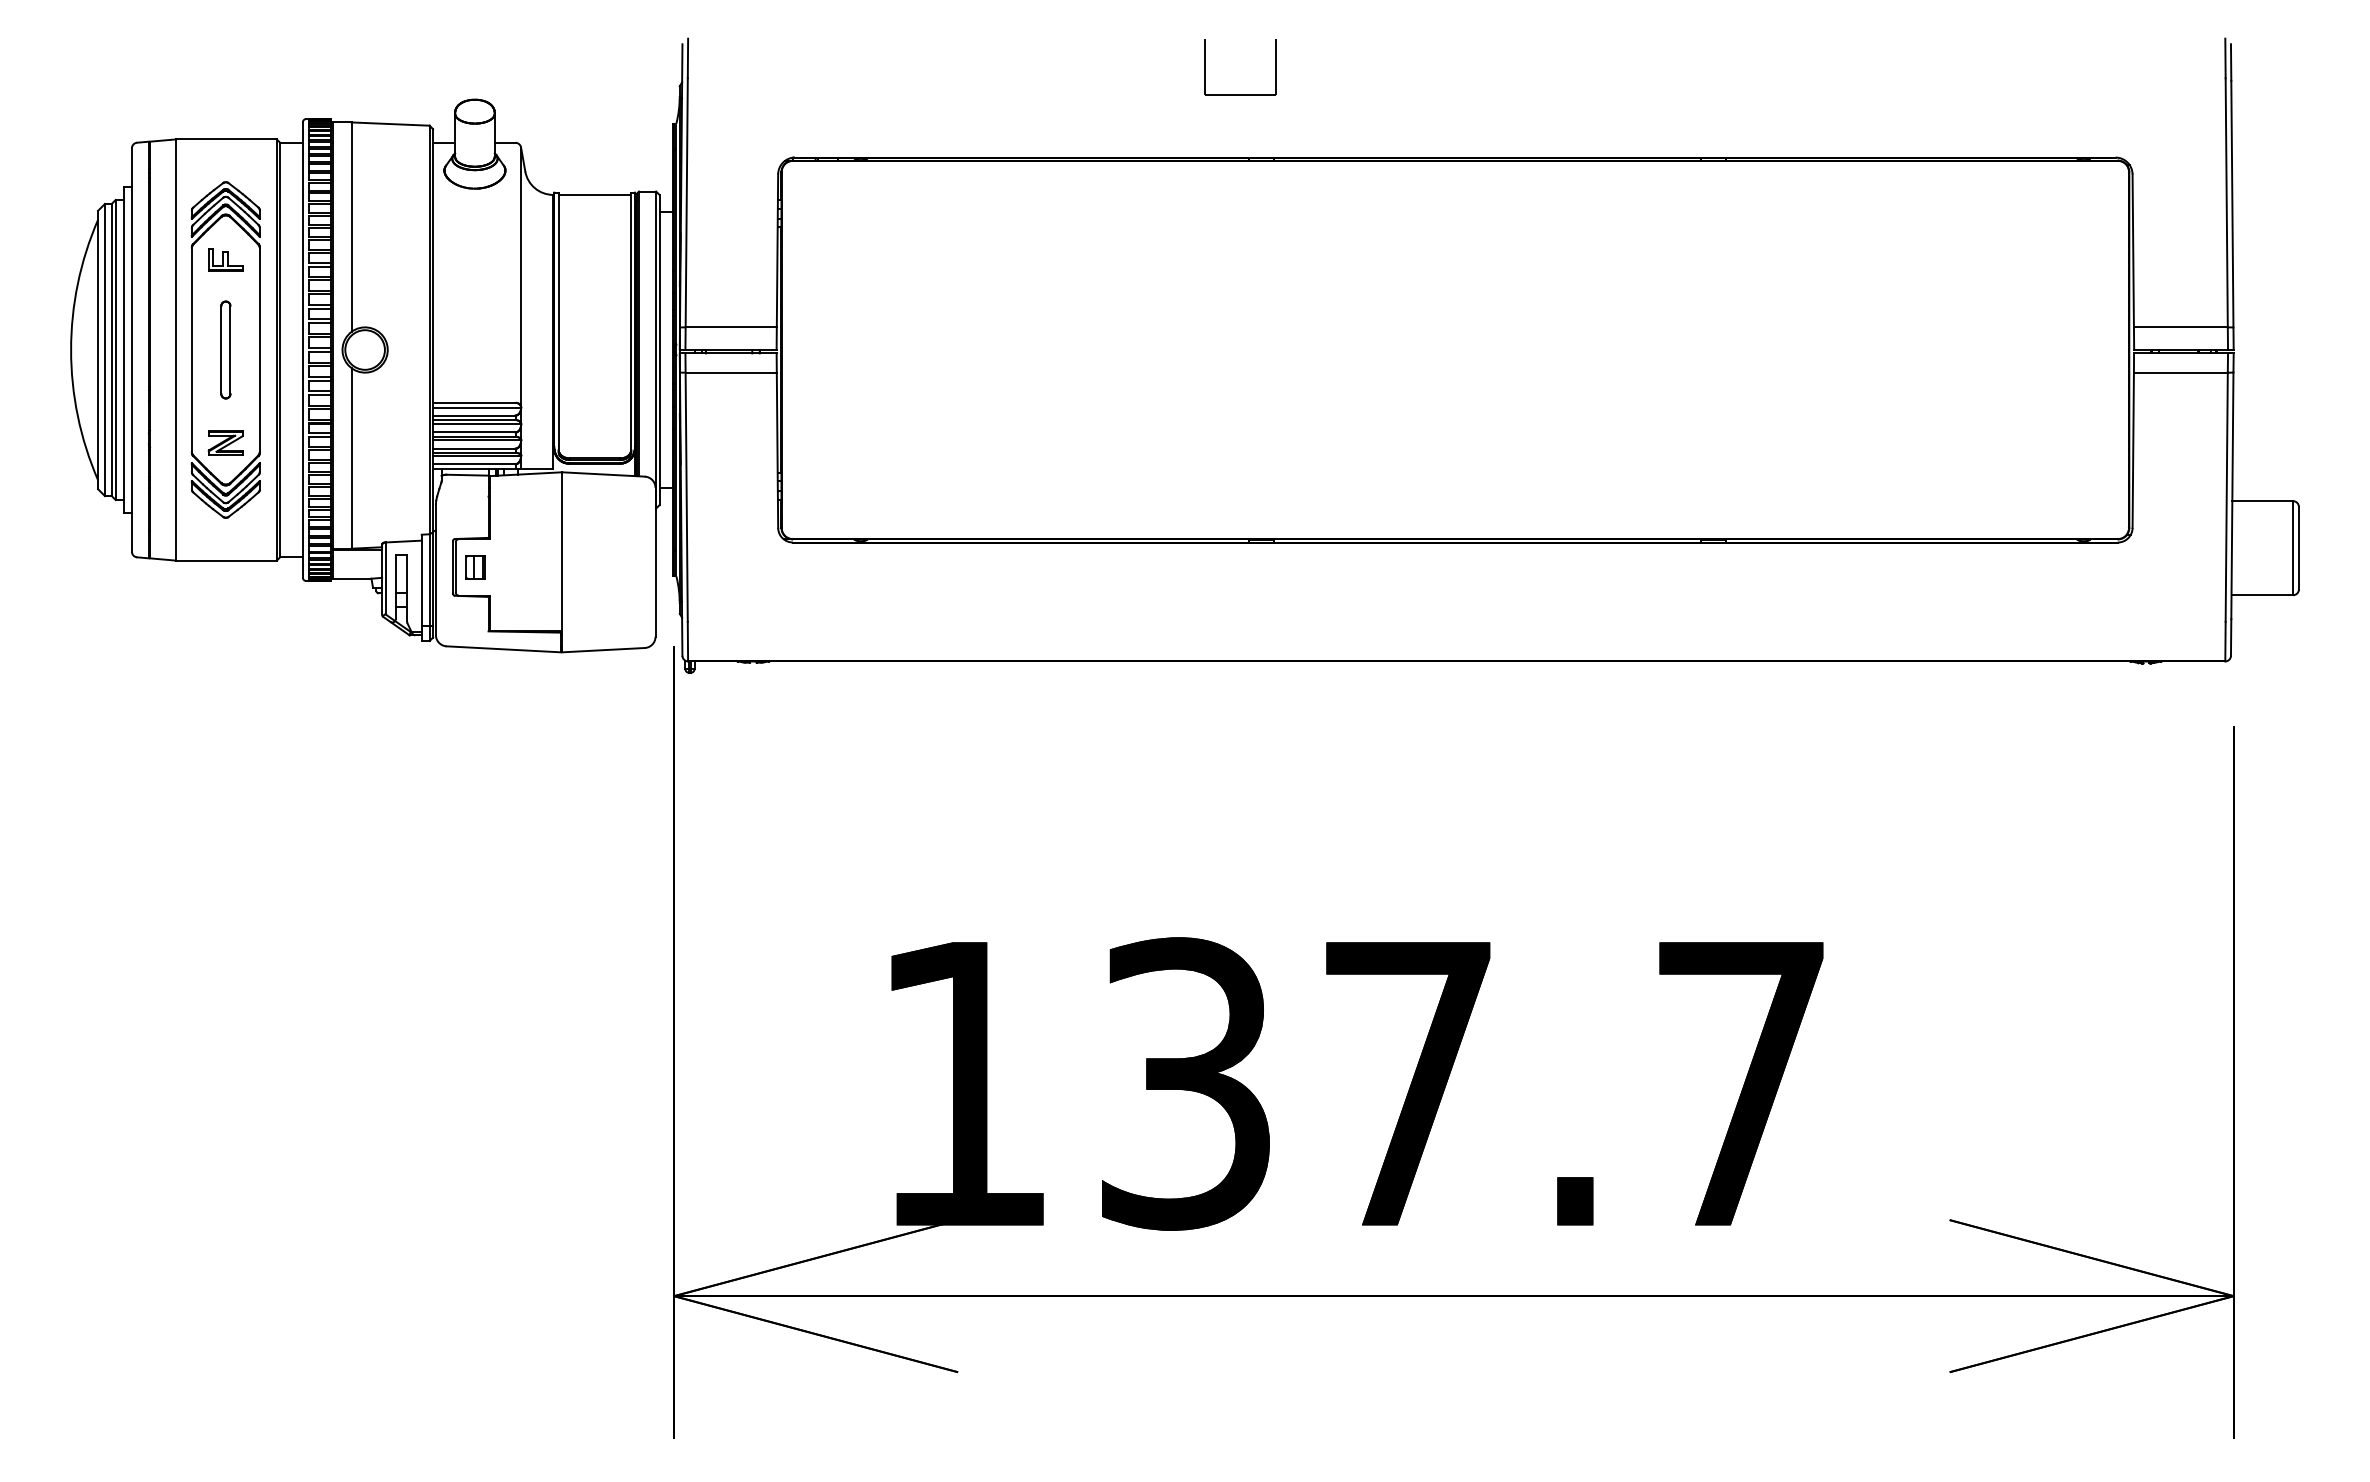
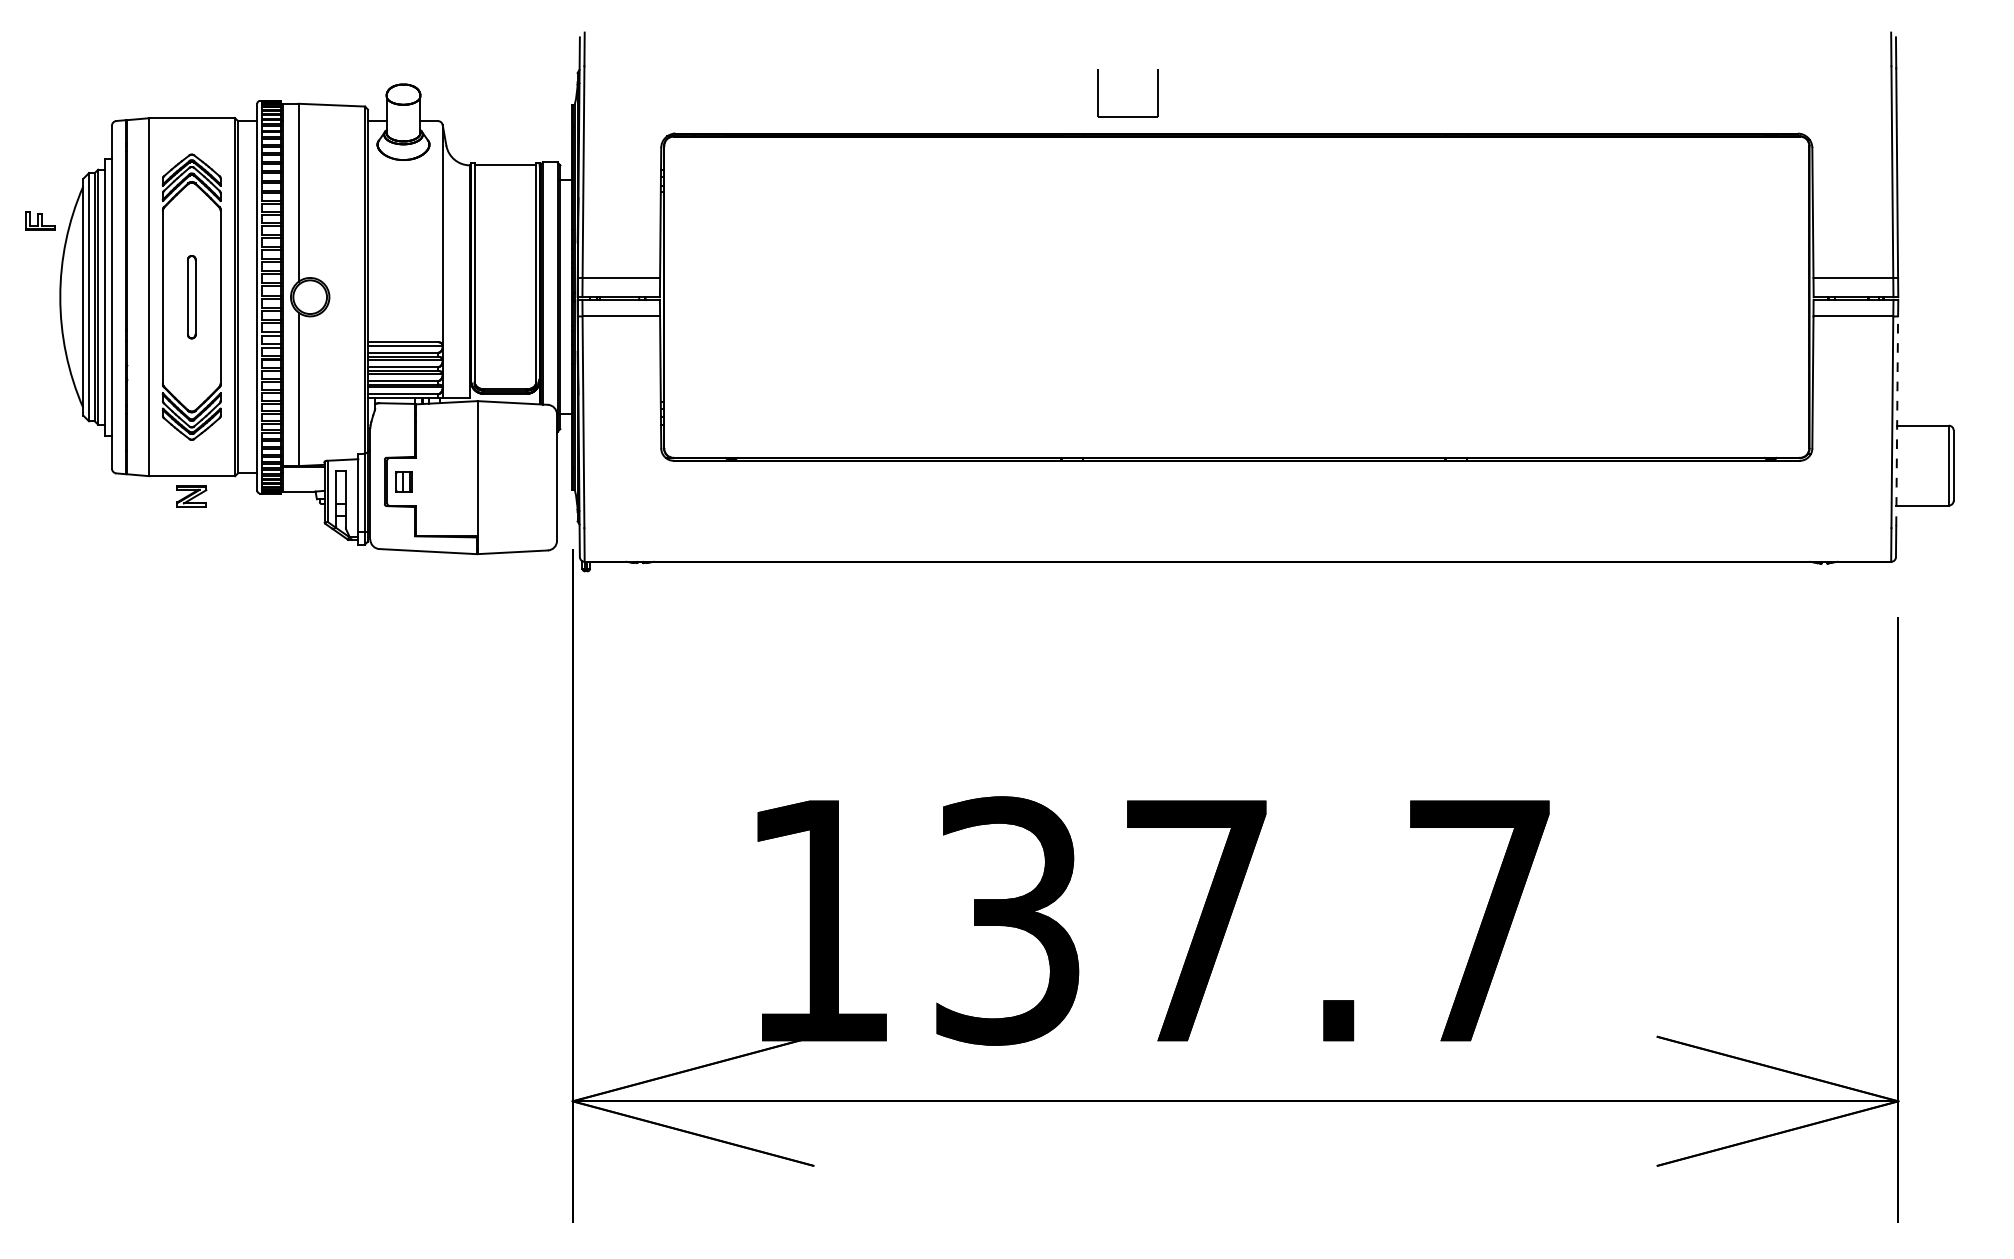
part: (1240, 94) -> (1128, 116), moved
part: (225, 259) -> (40, 220), moved
part: (225, 442) -> (191, 495), moved
line: (2232, 495) -> (1897, 420), solid -> dashed

